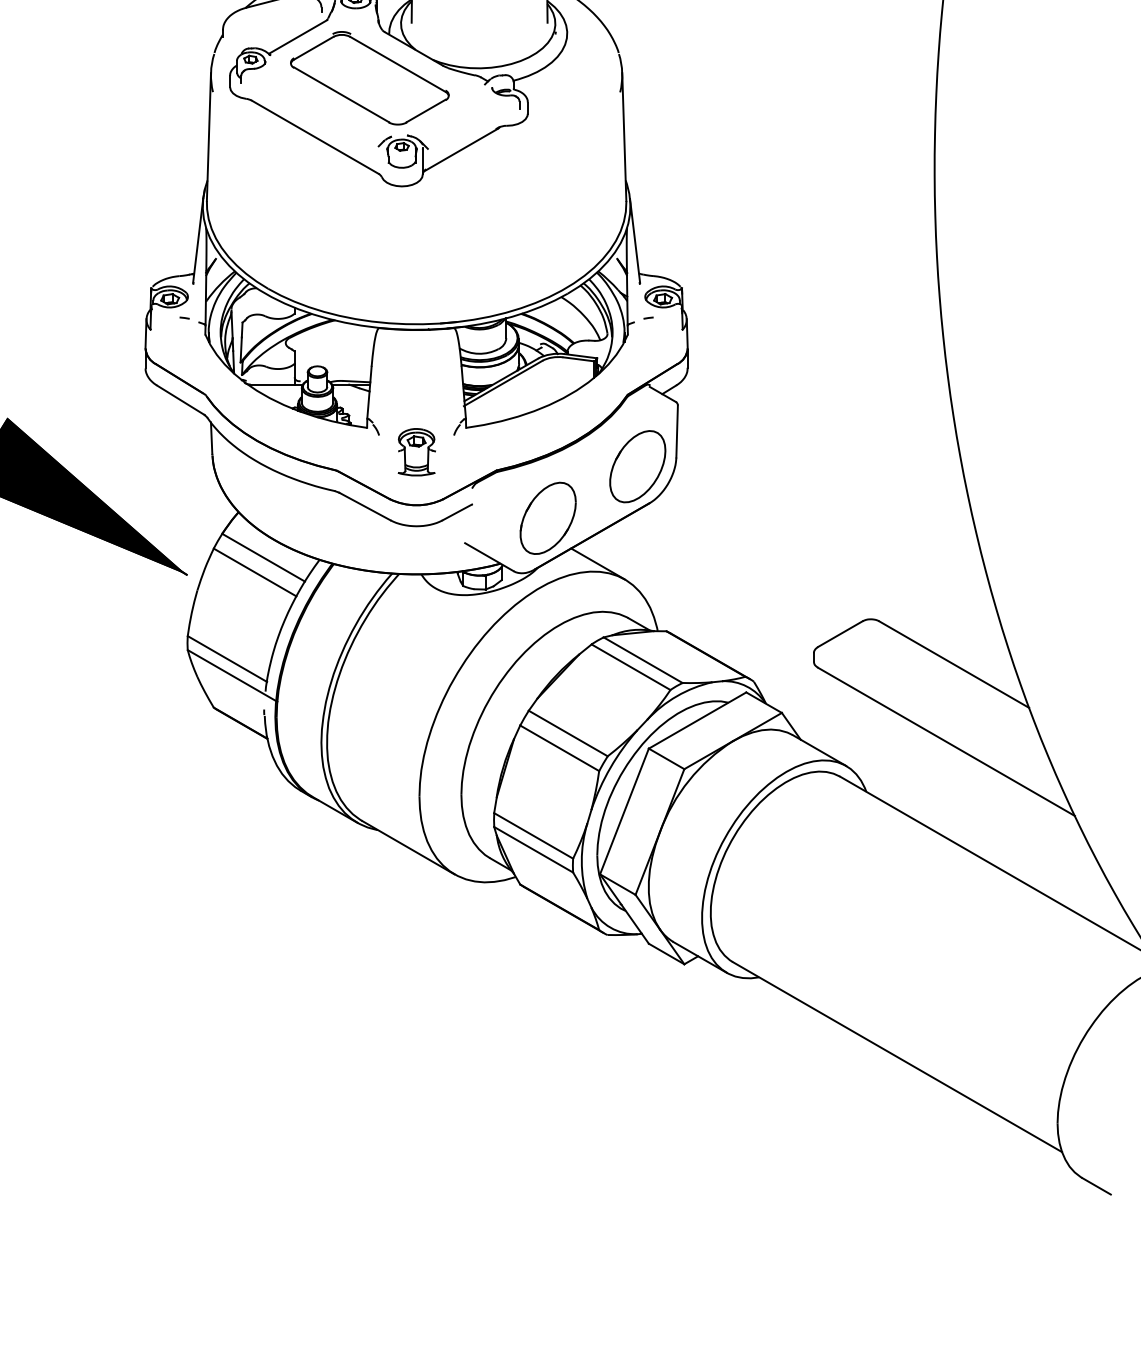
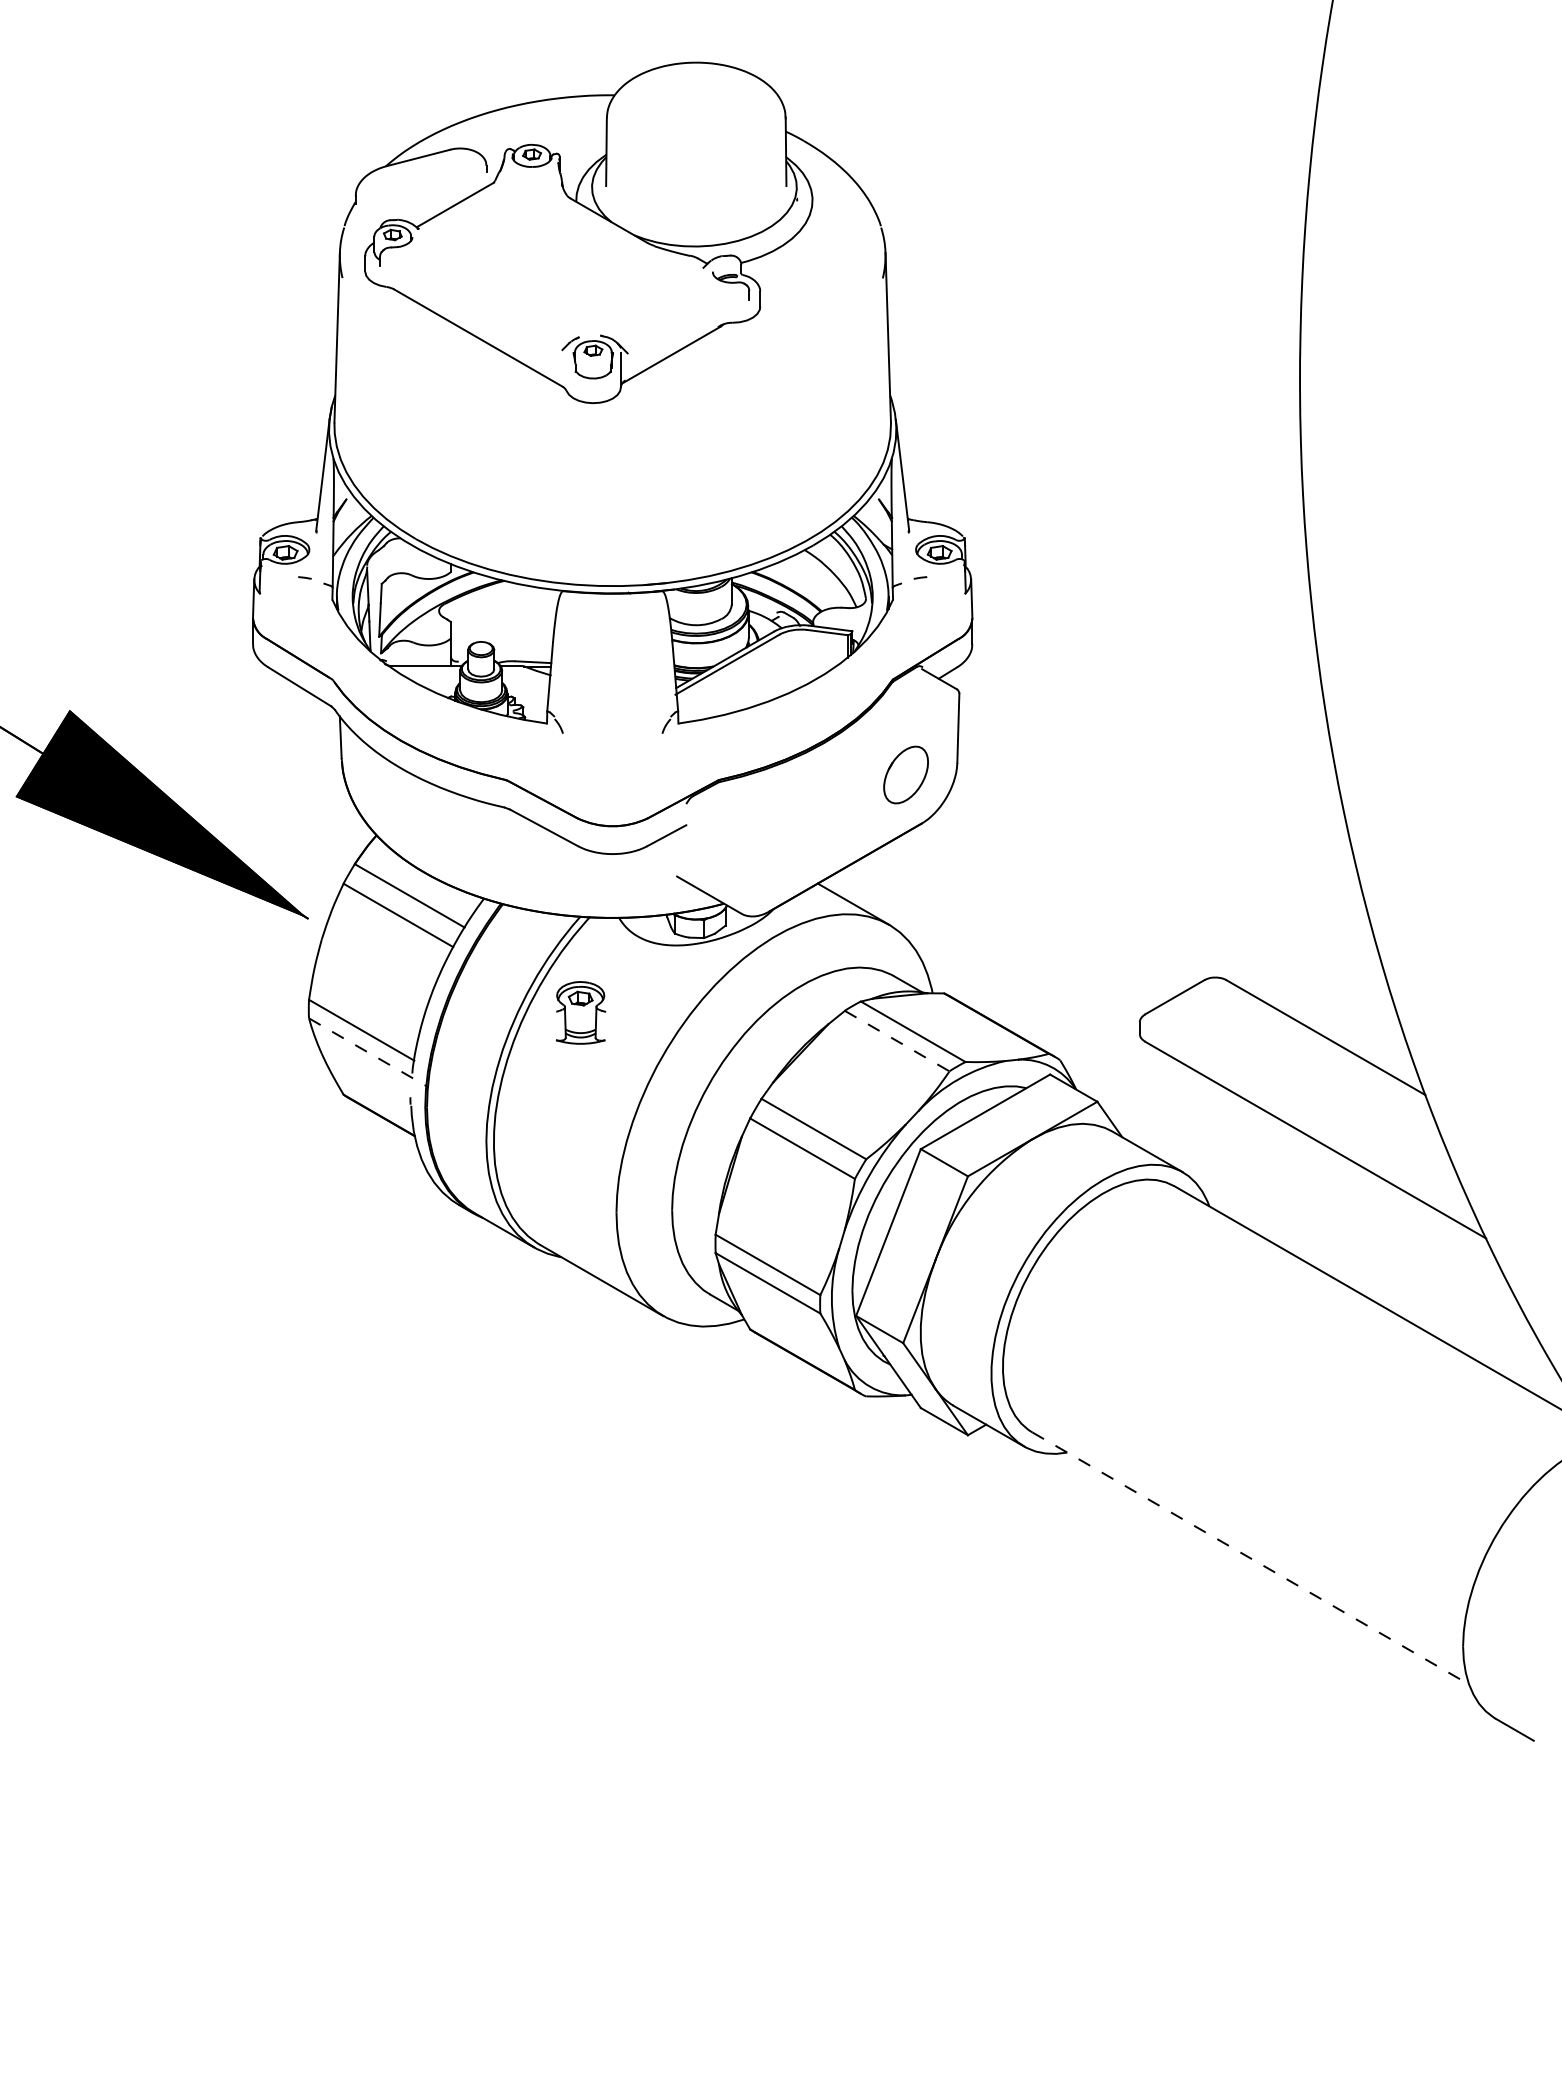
part: (369, 78) -> (550, 259), removed
part: (416, 451) -> (580, 1012), moved
part: (637, 466) -> (905, 774), size x0.6
part: (547, 518) -> (786, 843), removed
line: (631, 667) -> (897, 1041), solid -> dashed
line: (232, 675) -> (368, 1052), solid -> dashed
line: (898, 1057) -> (1251, 1558), solid -> dashed

